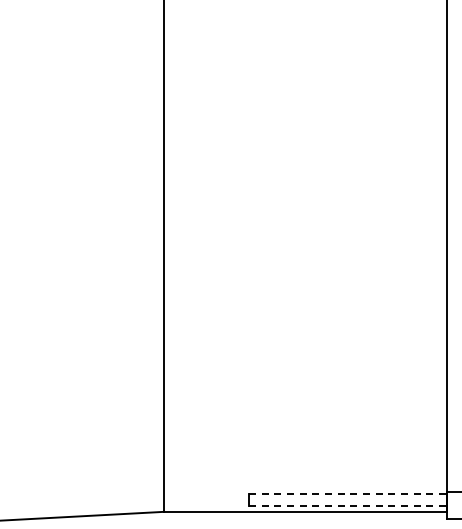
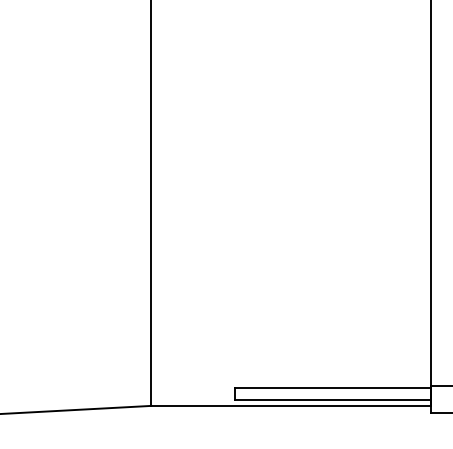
line: (348, 493) -> (333, 387), dashed -> solid
line: (348, 505) -> (333, 399), dashed -> solid

